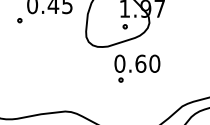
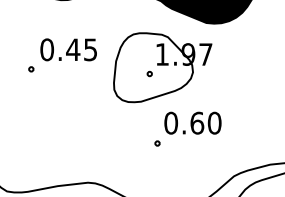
part: (125, 26) -> (149, 73), moved
text: (137, 63) -> (192, 122), moved

